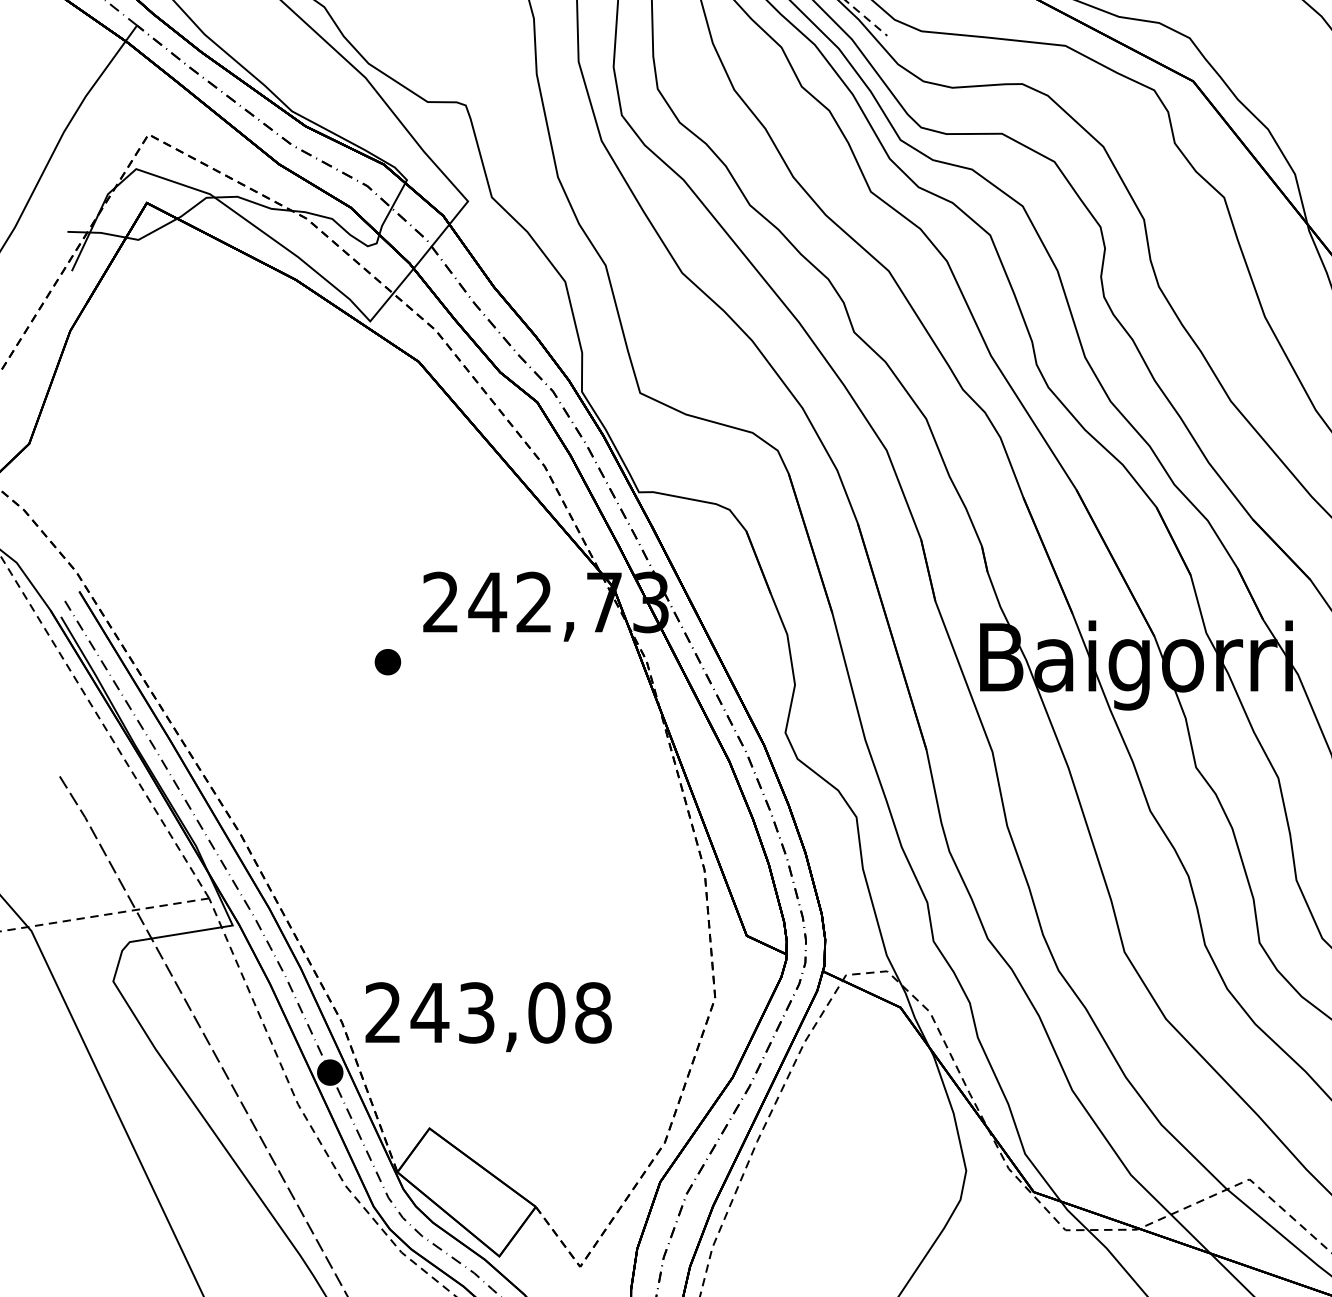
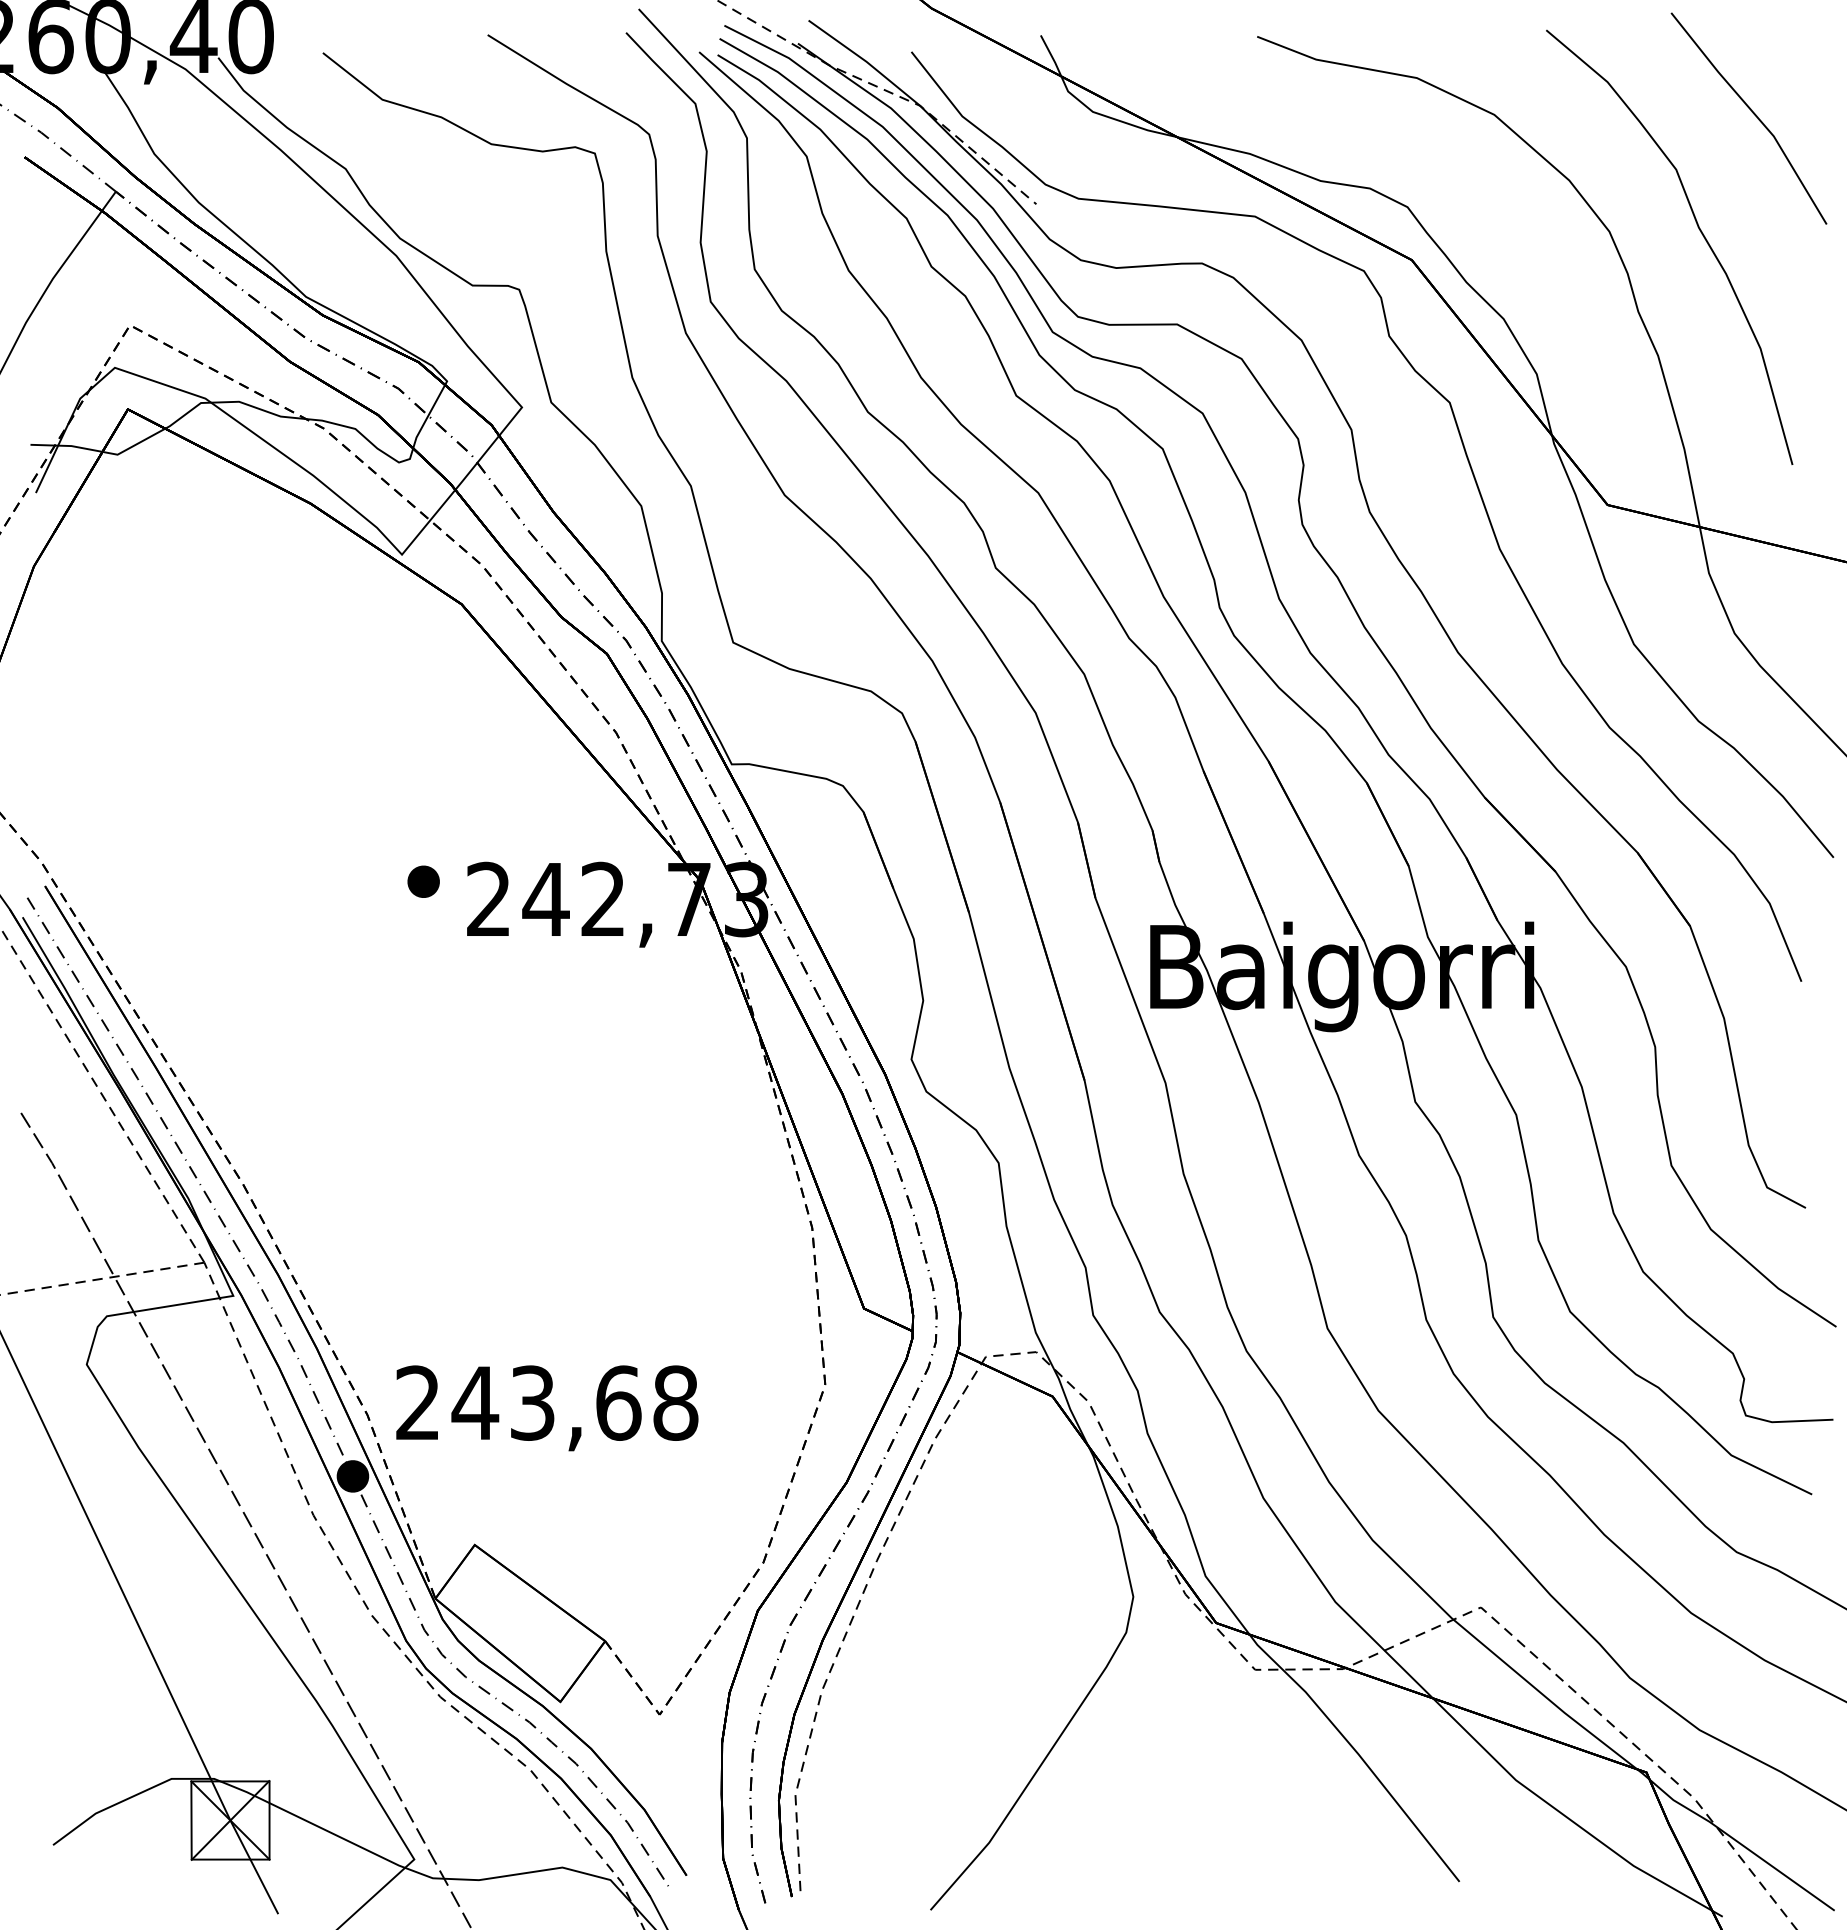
part: (387, 661) -> (423, 881), moved
text: (546, 1012) -> (618, 1402), 243,08 -> 243,68

